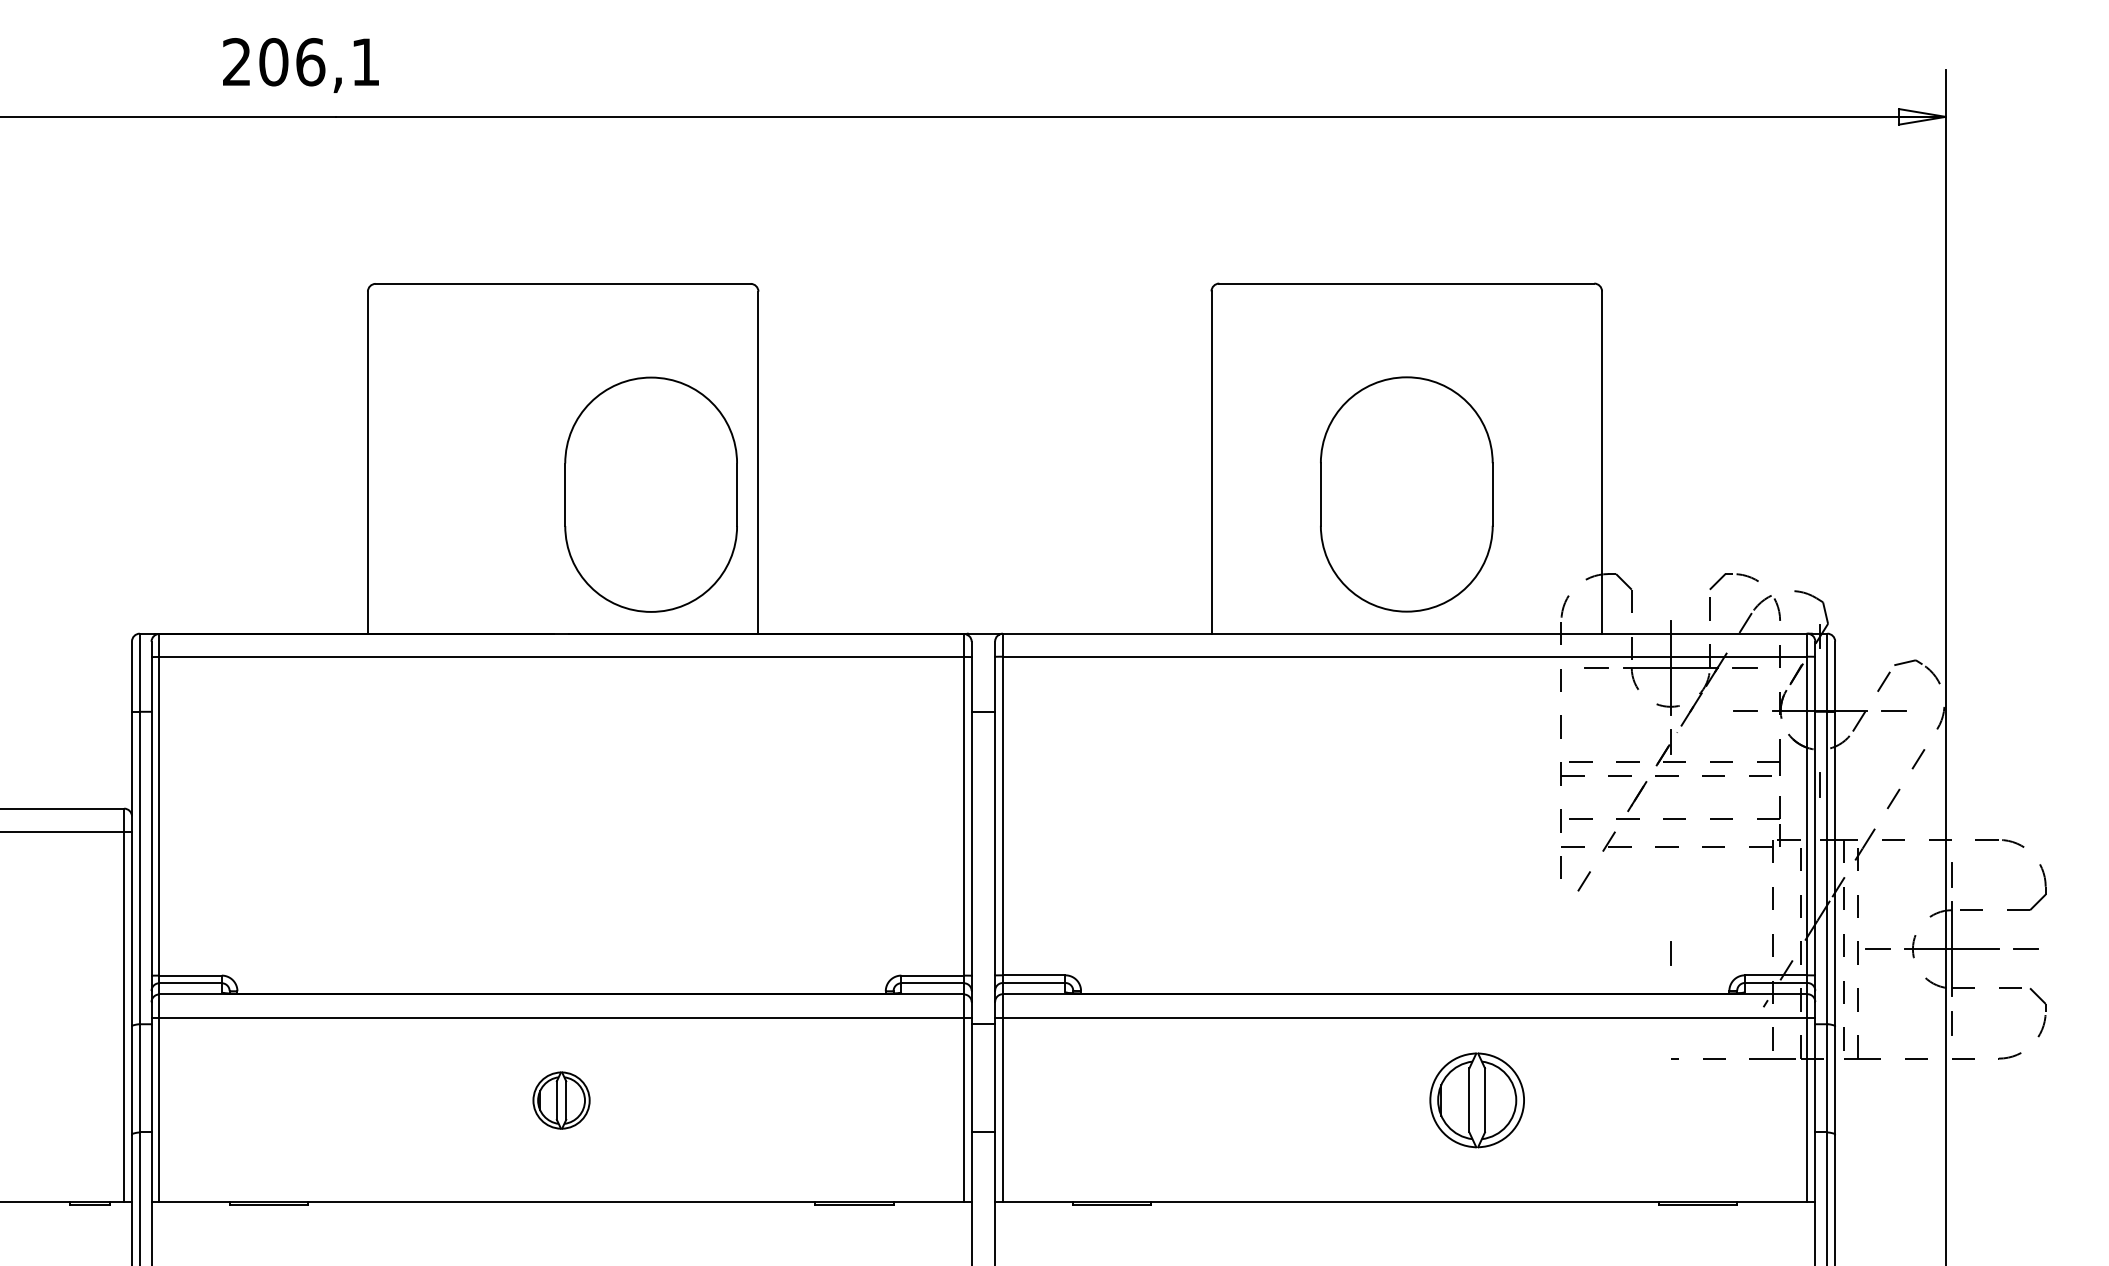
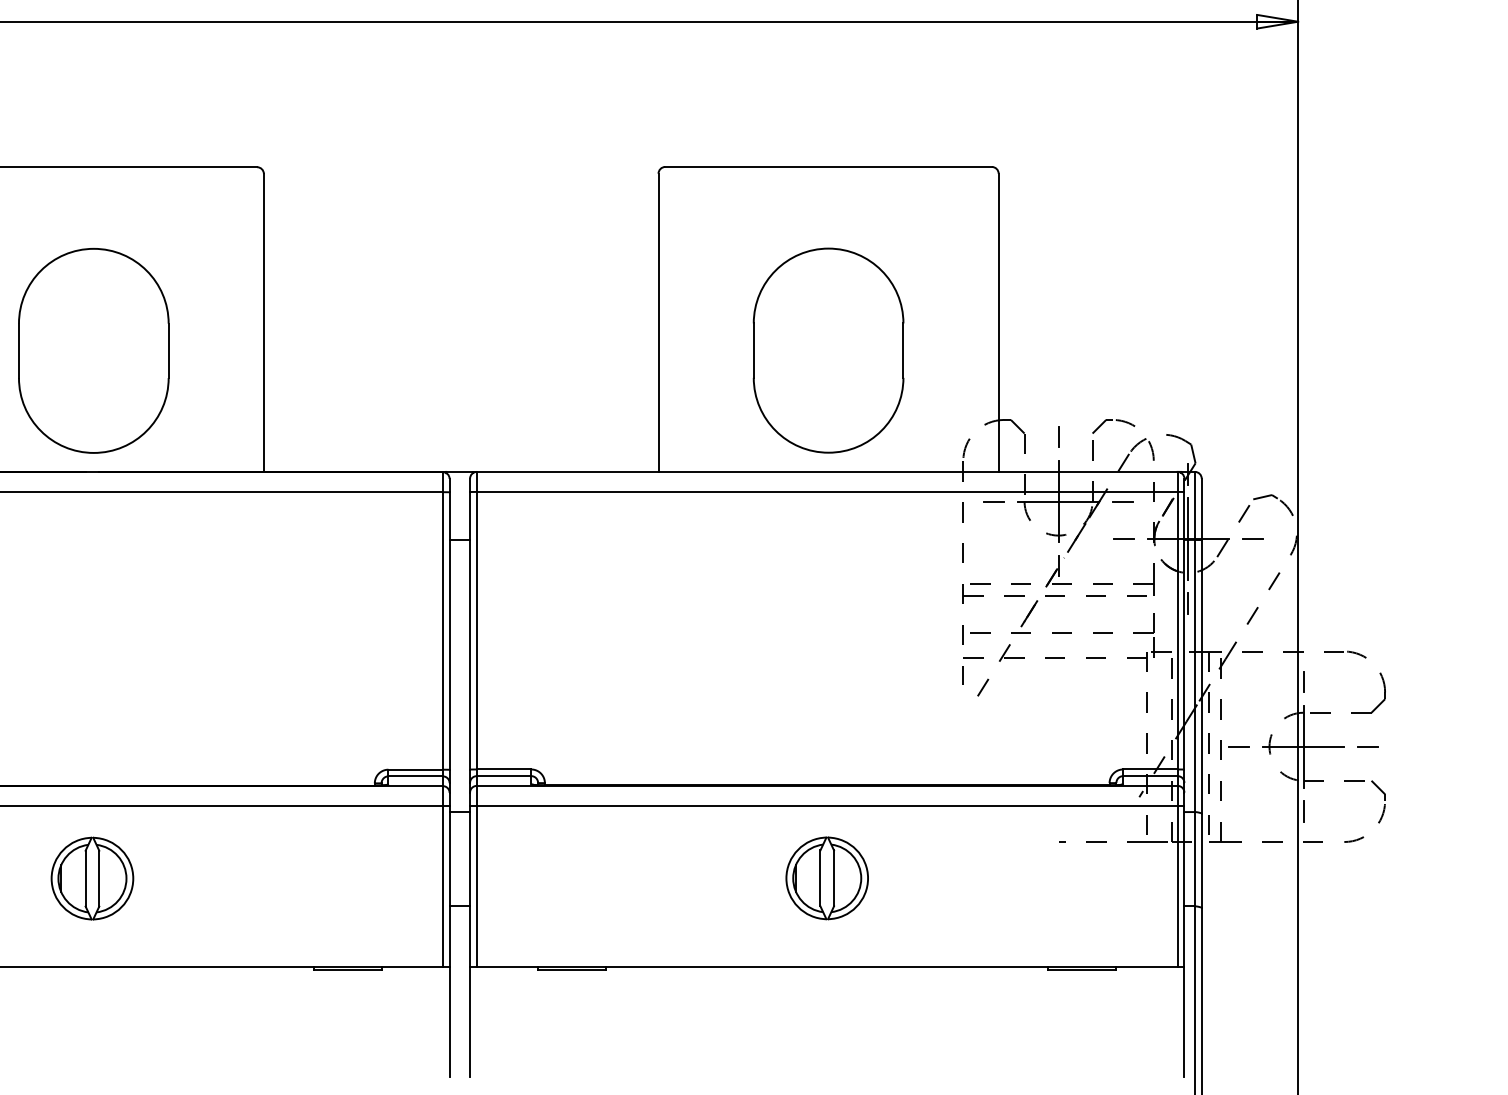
part: (650, 494) -> (93, 350), moved
line: (1819, 710) -> (1188, 538), added
line: (1670, 953) -> (1058, 436), moved
part: (561, 1100) -> (92, 878), size x1.67
part: (1476, 1100) -> (826, 878), moved

